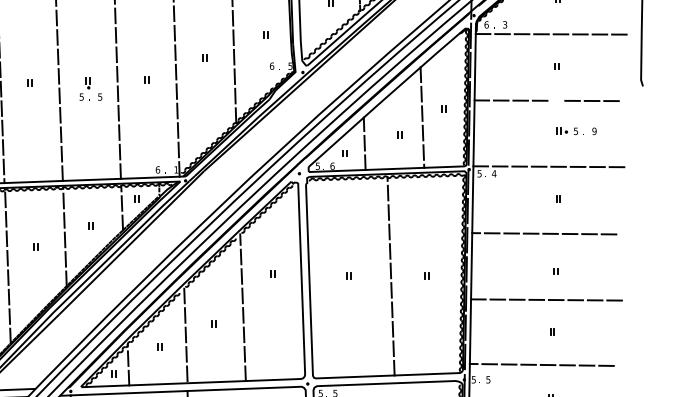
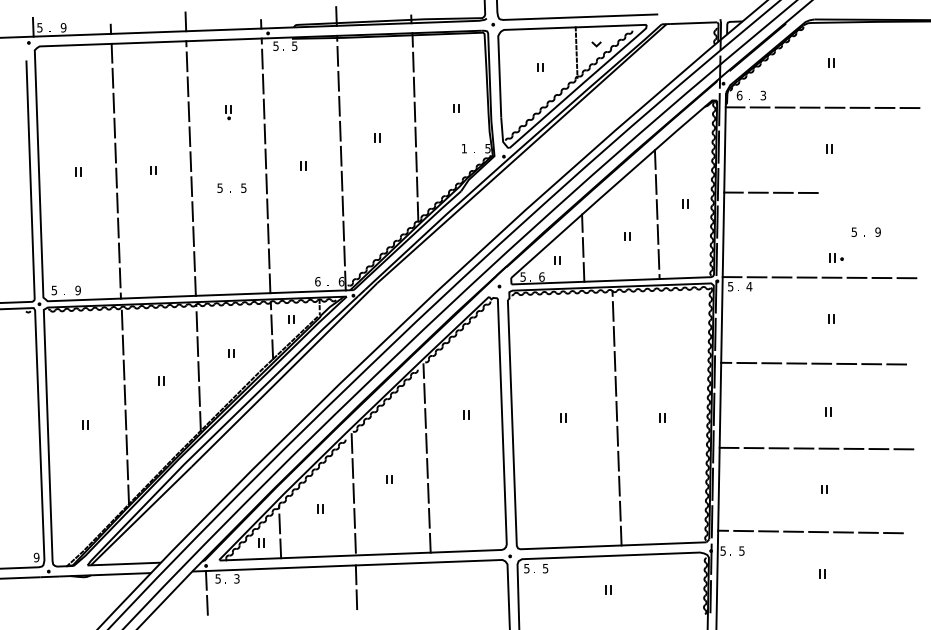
text: (272, 66) -> (464, 148), 6 -> 1
part: (88, 83) -> (228, 112), moved
line: (591, 101) -> (874, 193), removed
part: (562, 130) -> (836, 257), moved
text: (176, 169) -> (341, 281), 1 -> 6

